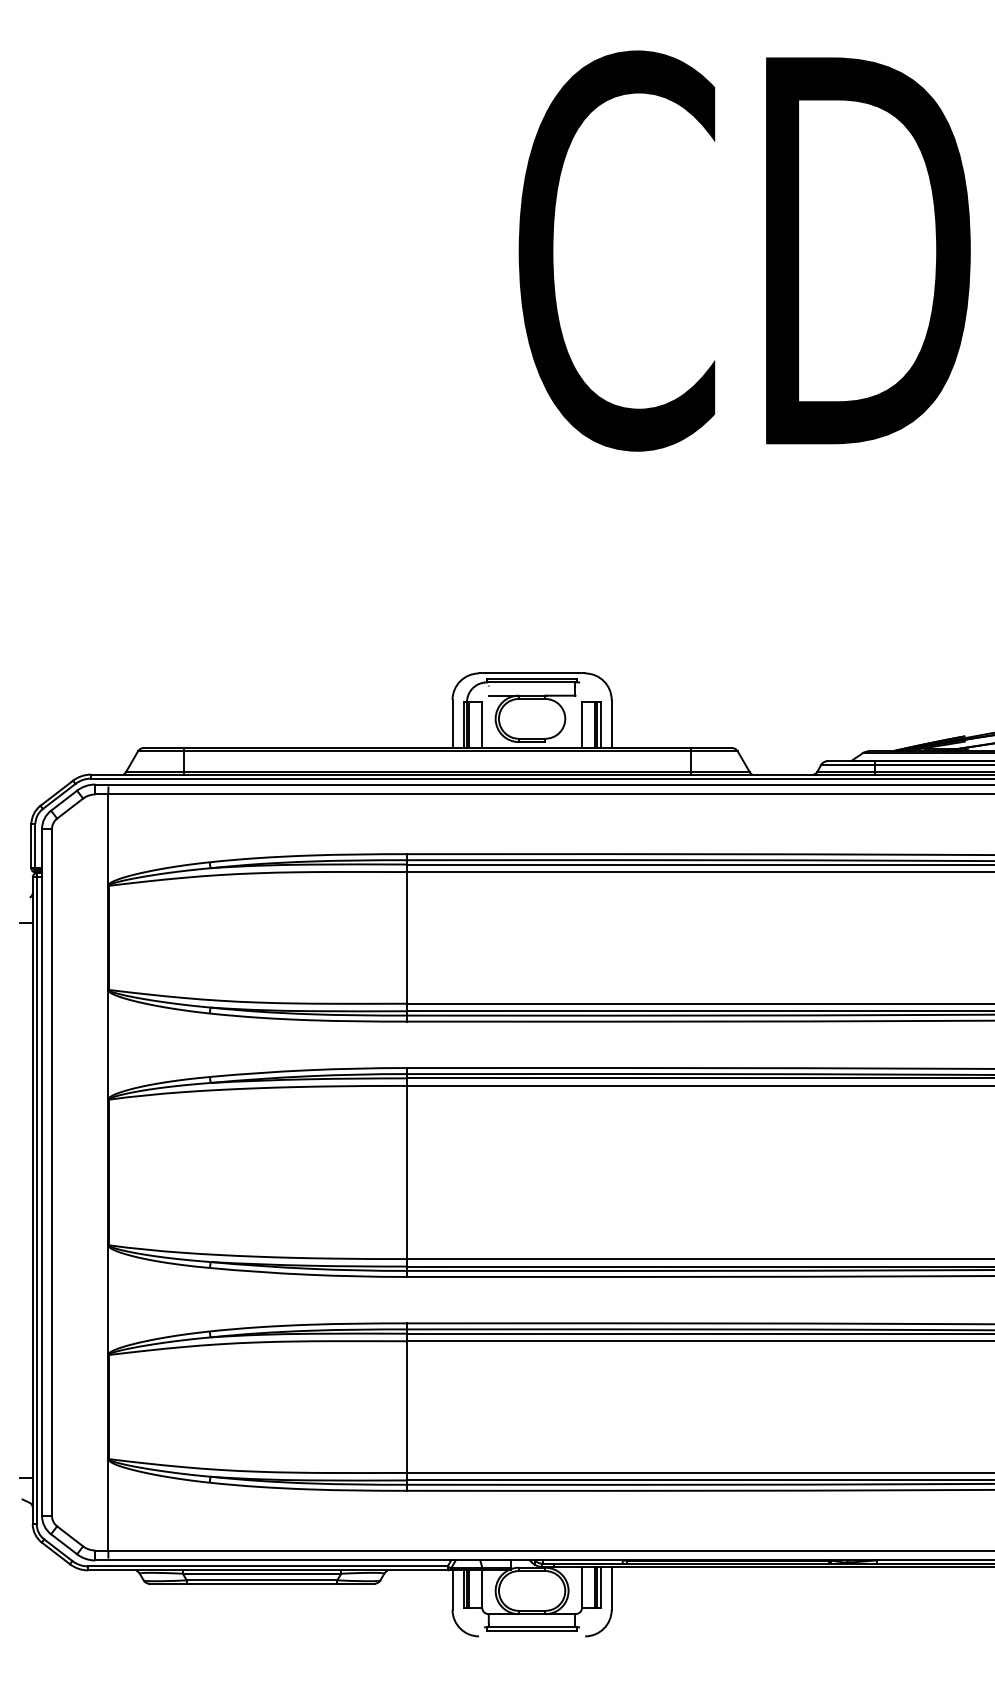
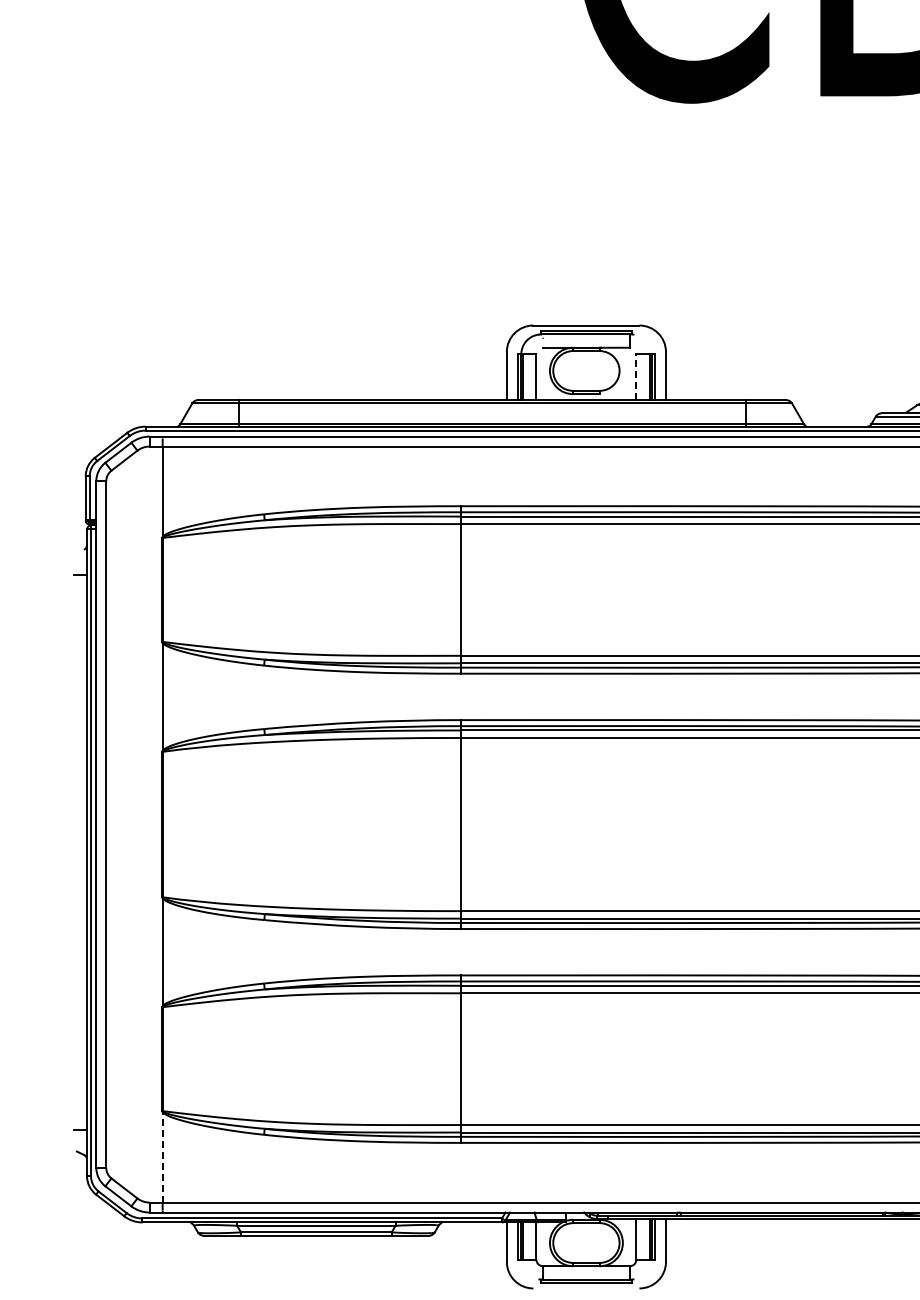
line: (582, 725) -> (636, 377), solid -> dashed
line: (108, 1504) -> (162, 1156), solid -> dashed

